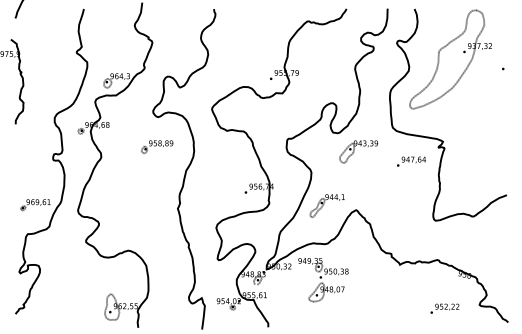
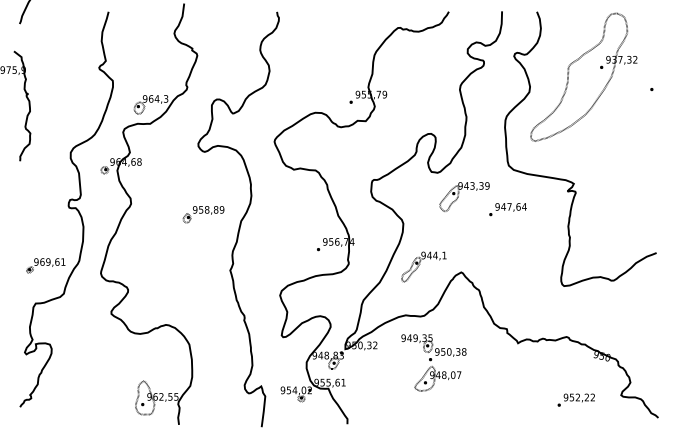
part: (157, 146) -> (203, 214), moved
text: (411, 161) -> (507, 209), moved
part: (323, 279) -> (433, 362), moved

